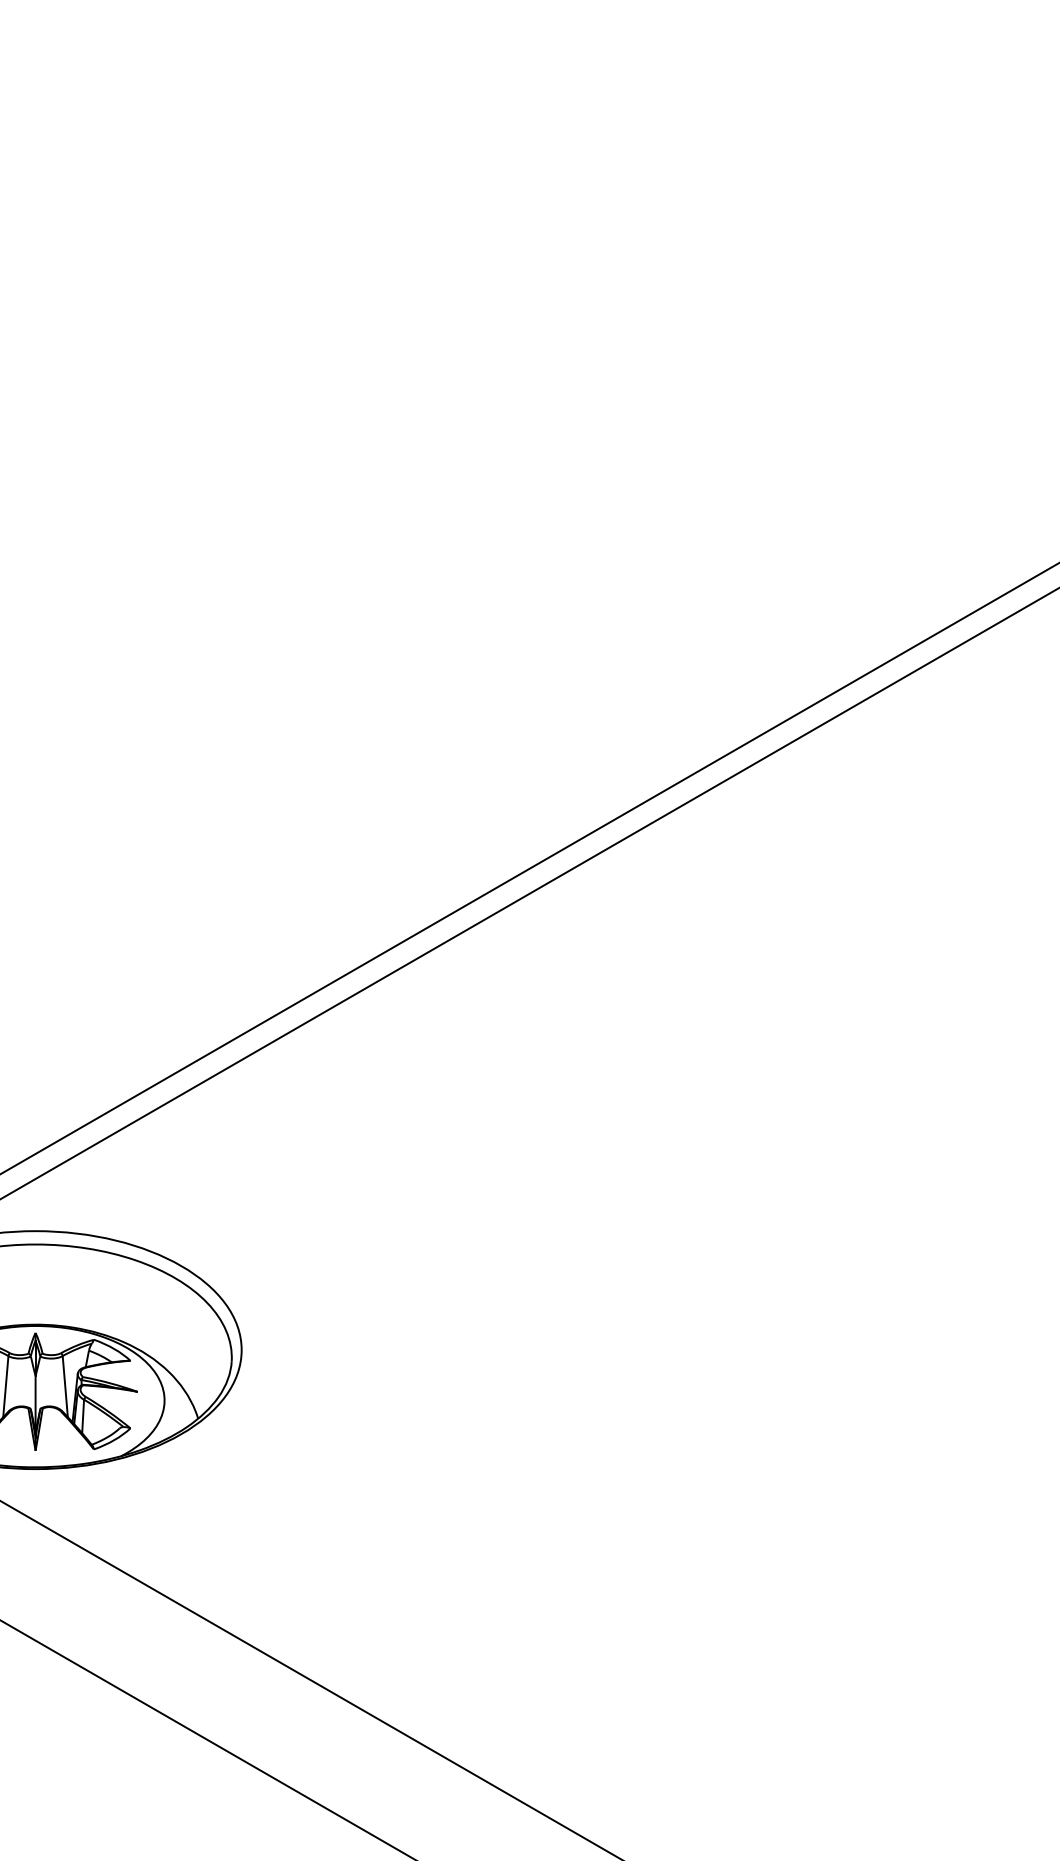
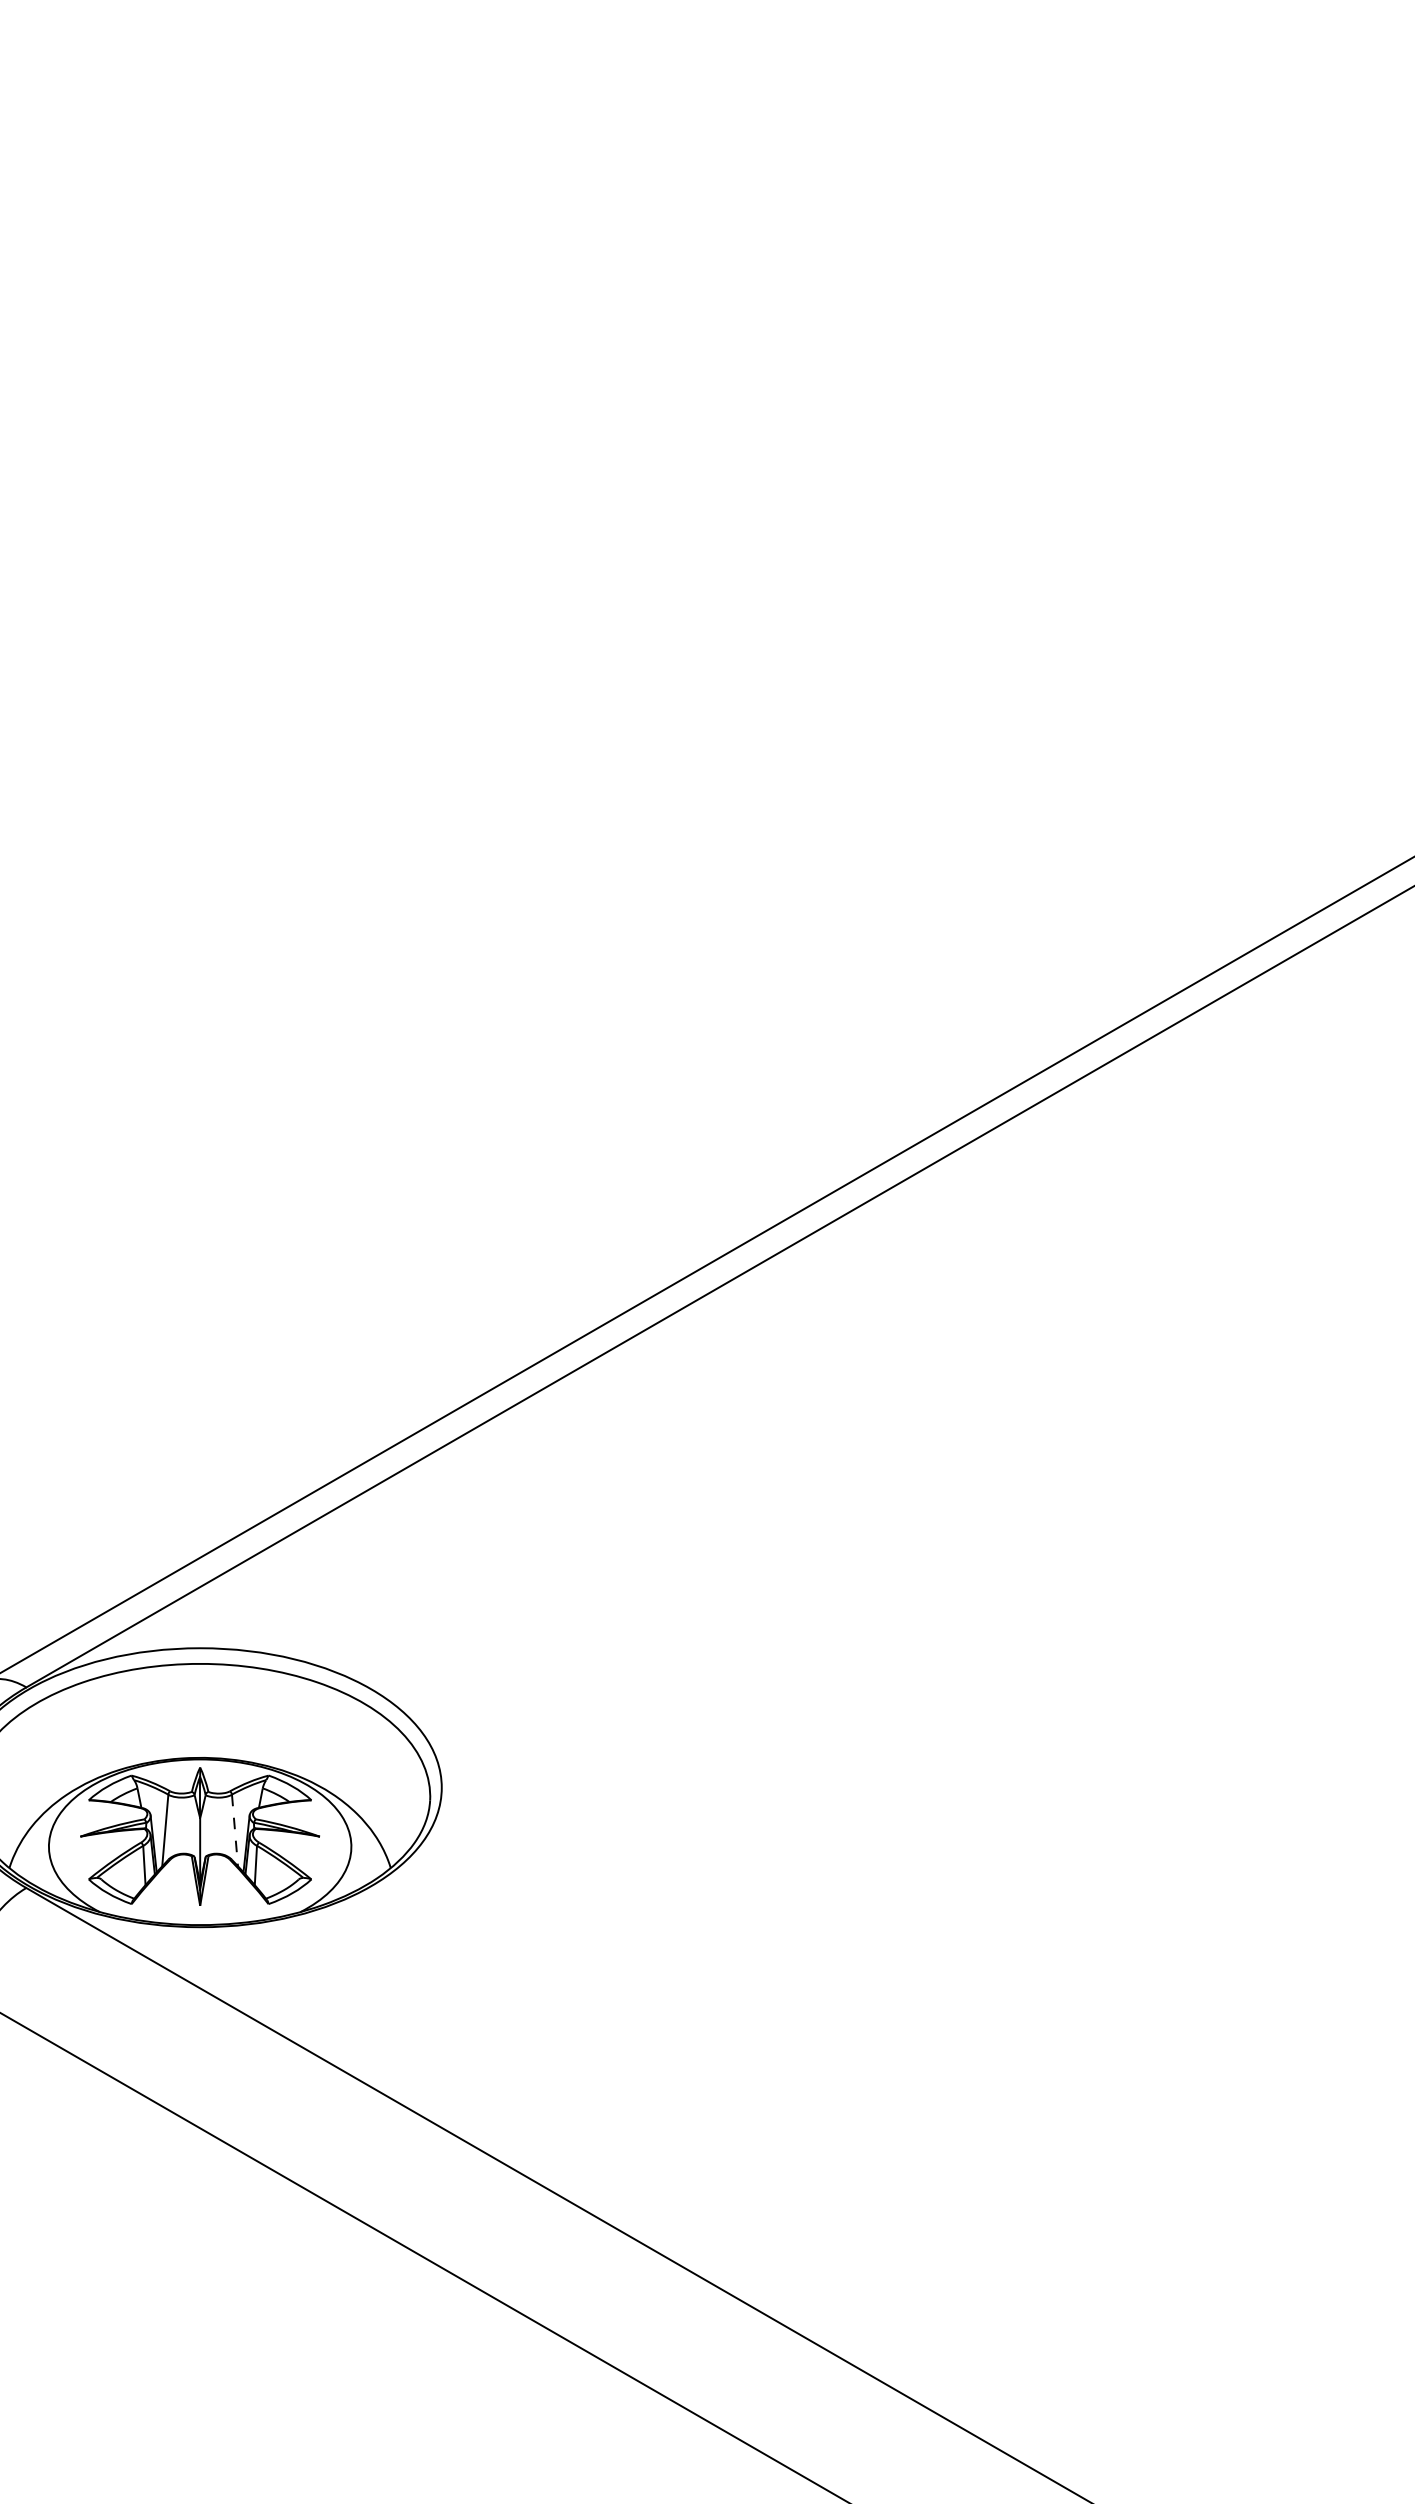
line: (64, 1386) -> (234, 1830), solid -> dashed

